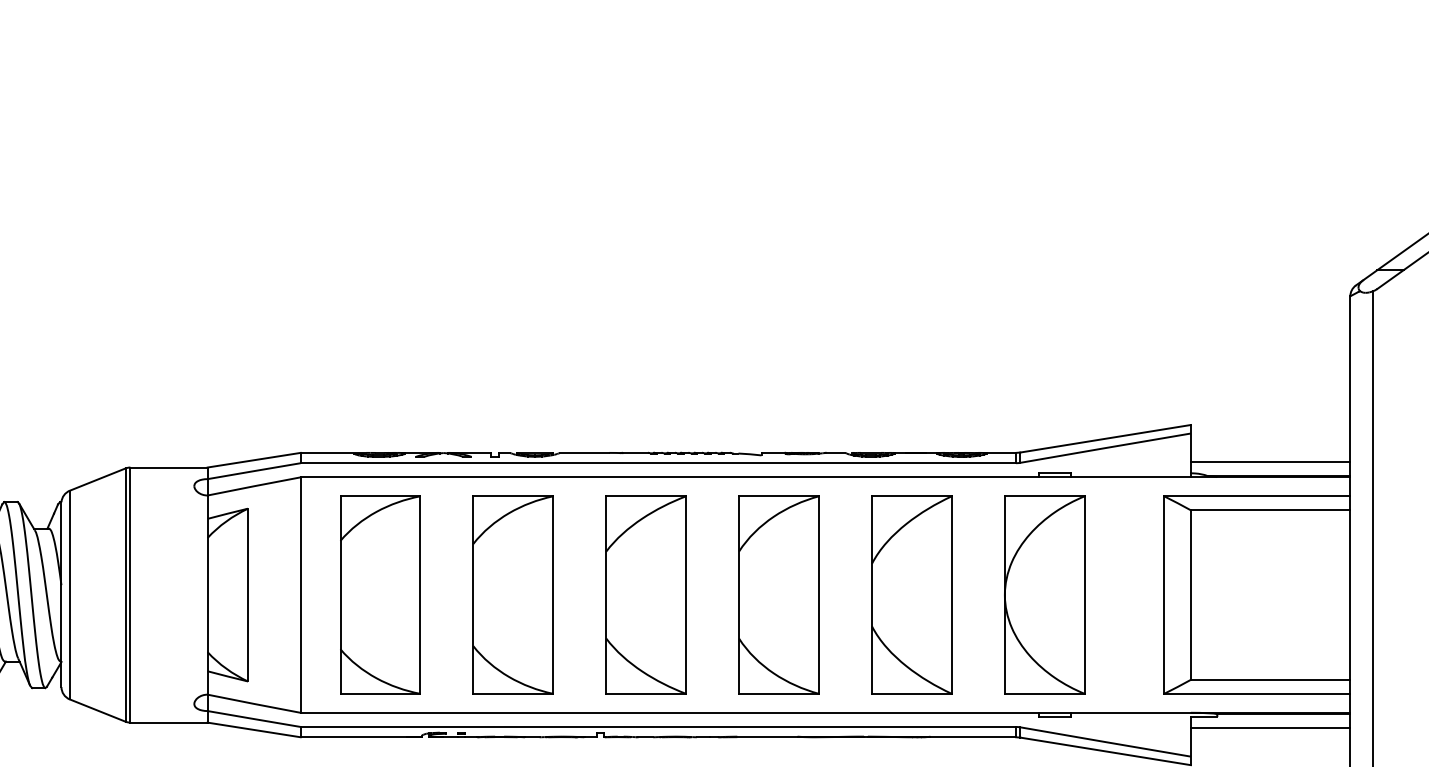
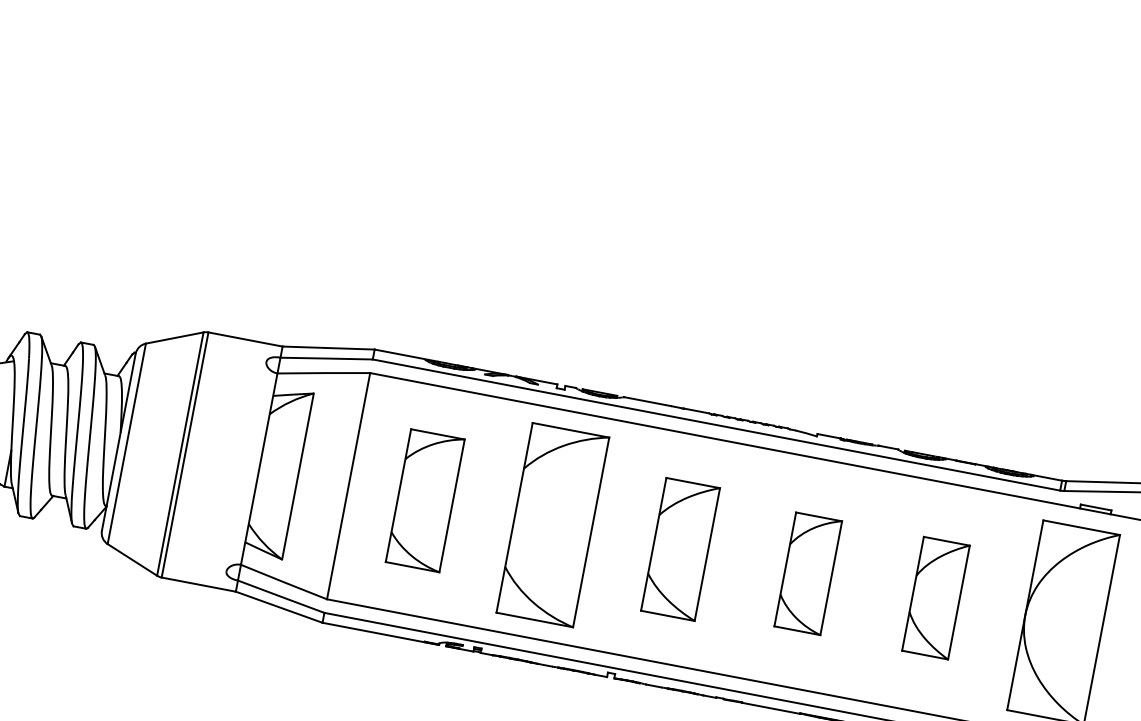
part: (380, 594) -> (425, 500), size x0.7
part: (645, 594) -> (680, 548), size x0.7
part: (778, 594) -> (807, 573), size x0.6
part: (911, 594) -> (935, 597), size x0.6

